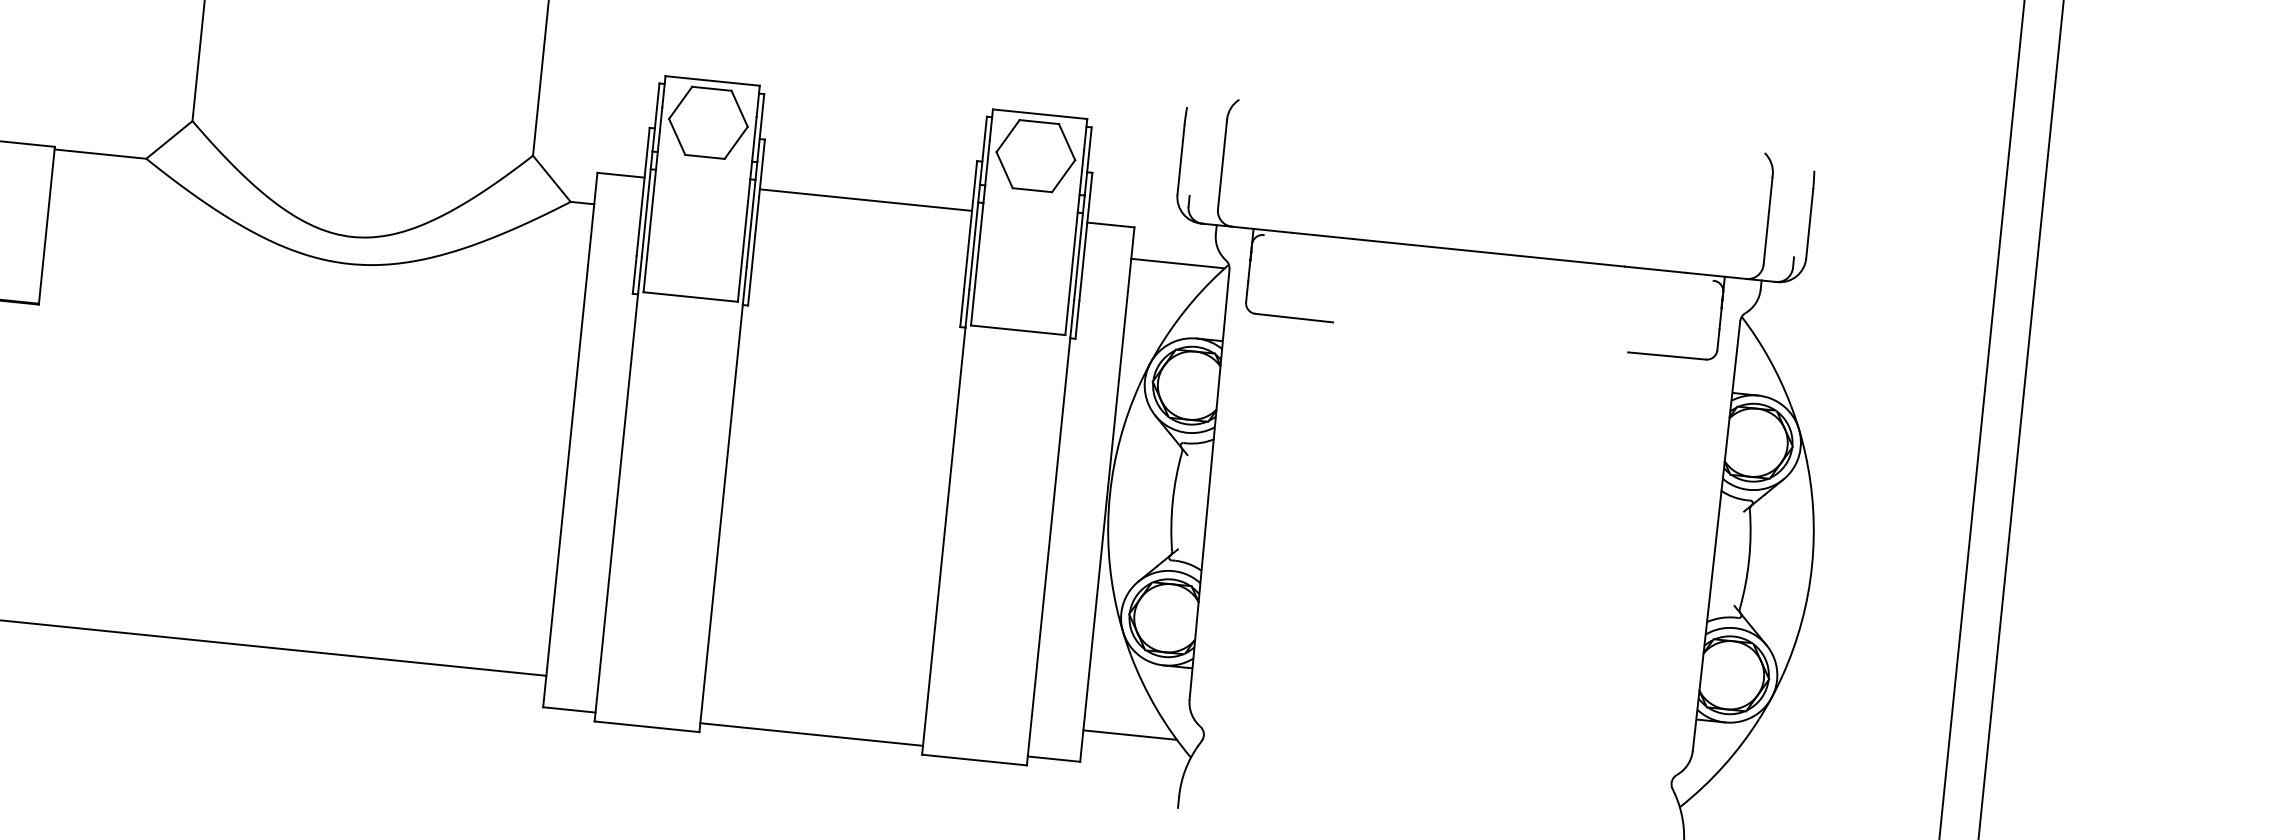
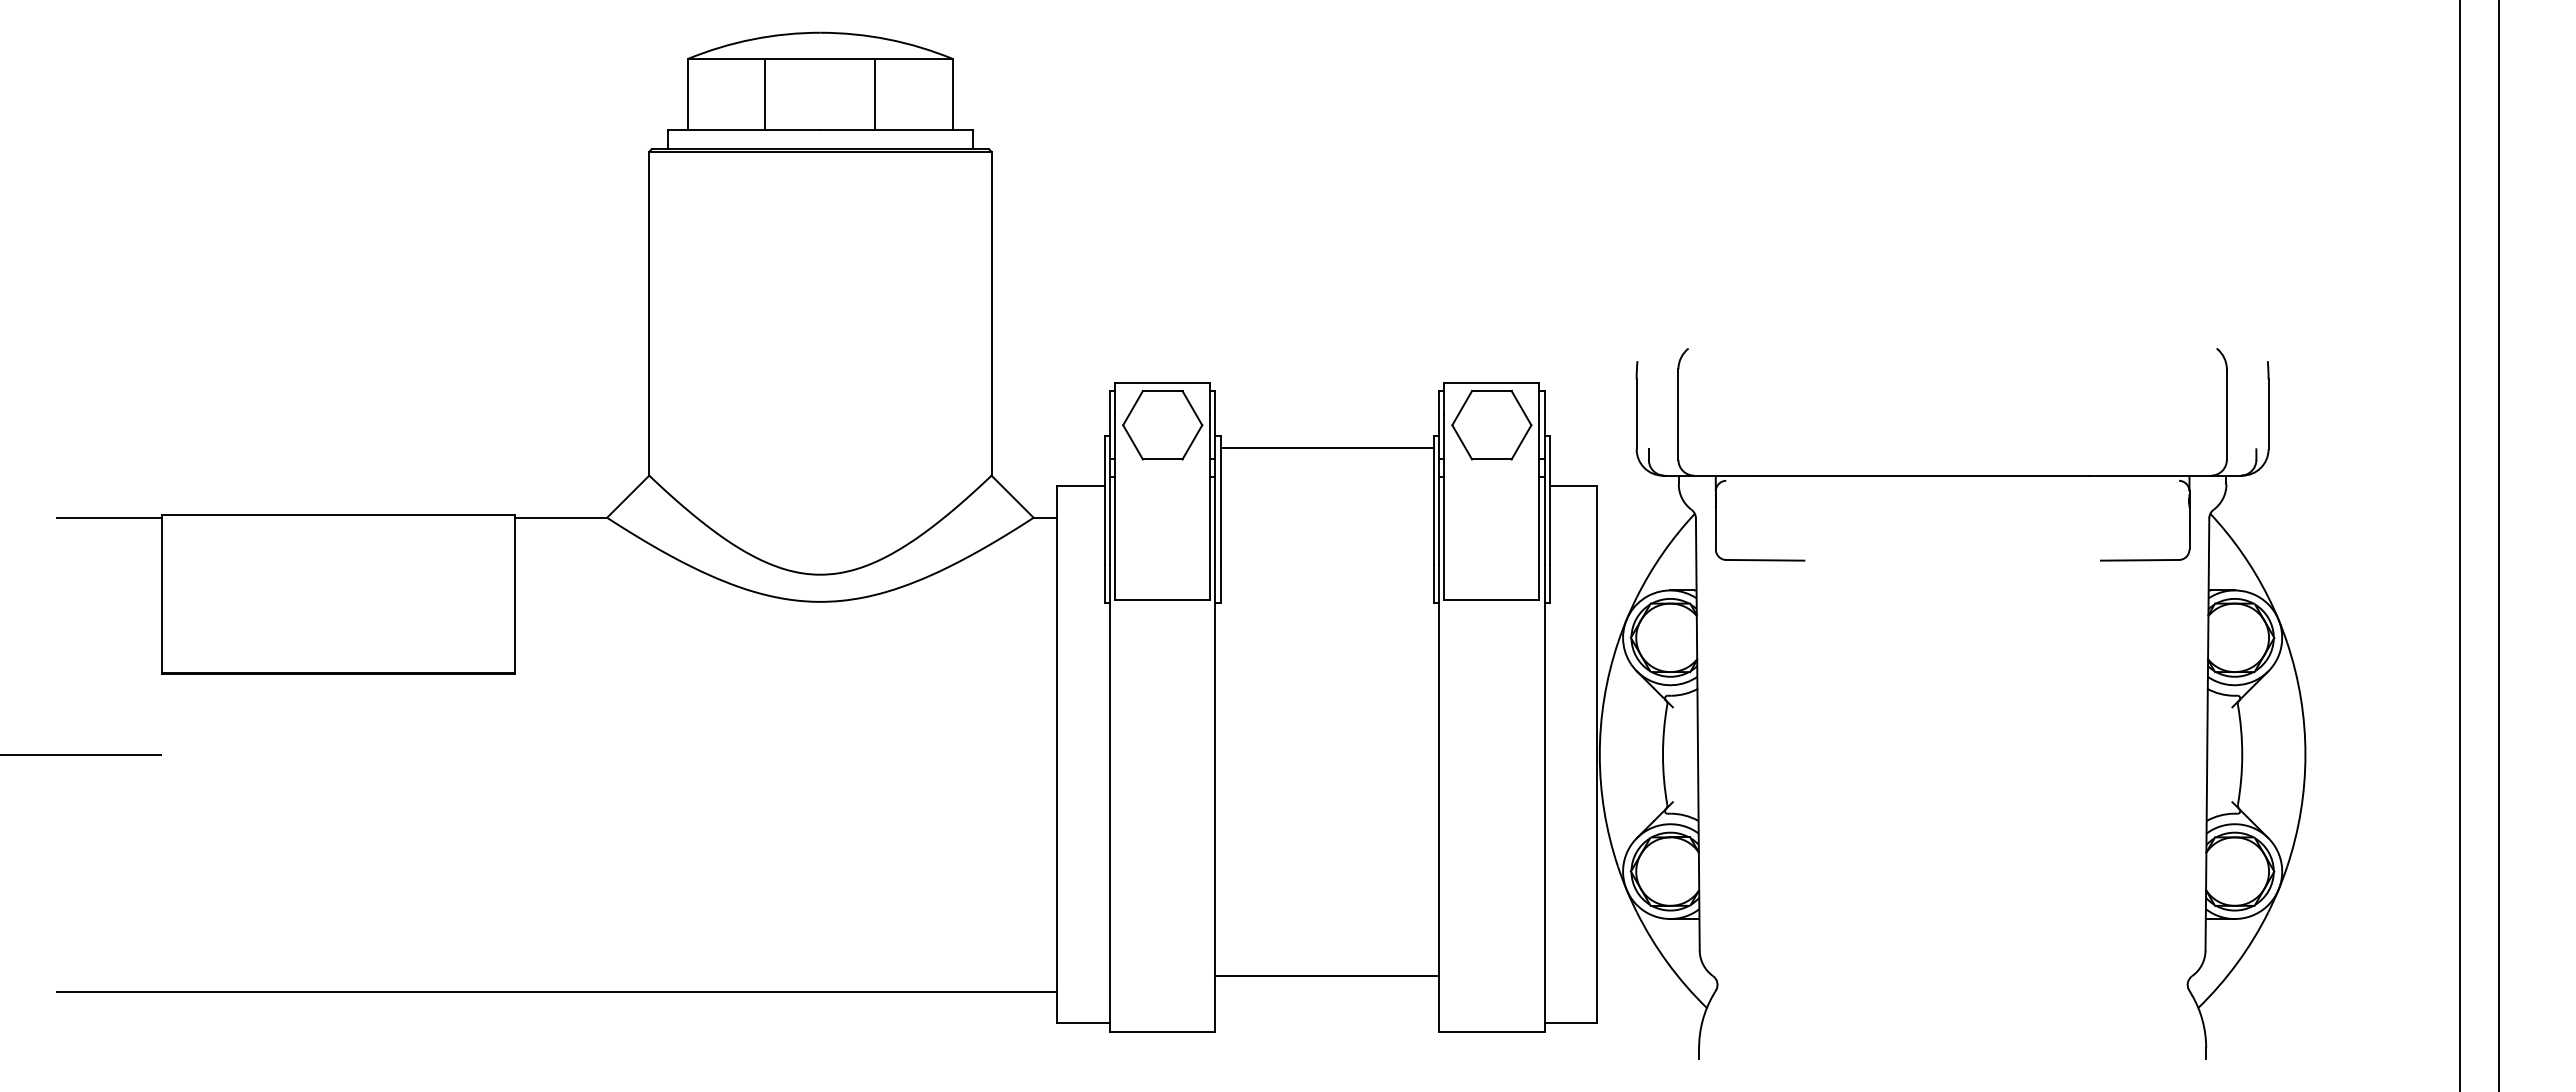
line: (865, 200) -> (1326, 448), moved
line: (1178, 263) -> (1644, 517), removed
line: (811, 734) -> (1327, 976), moved
line: (1130, 734) -> (1644, 991), removed

